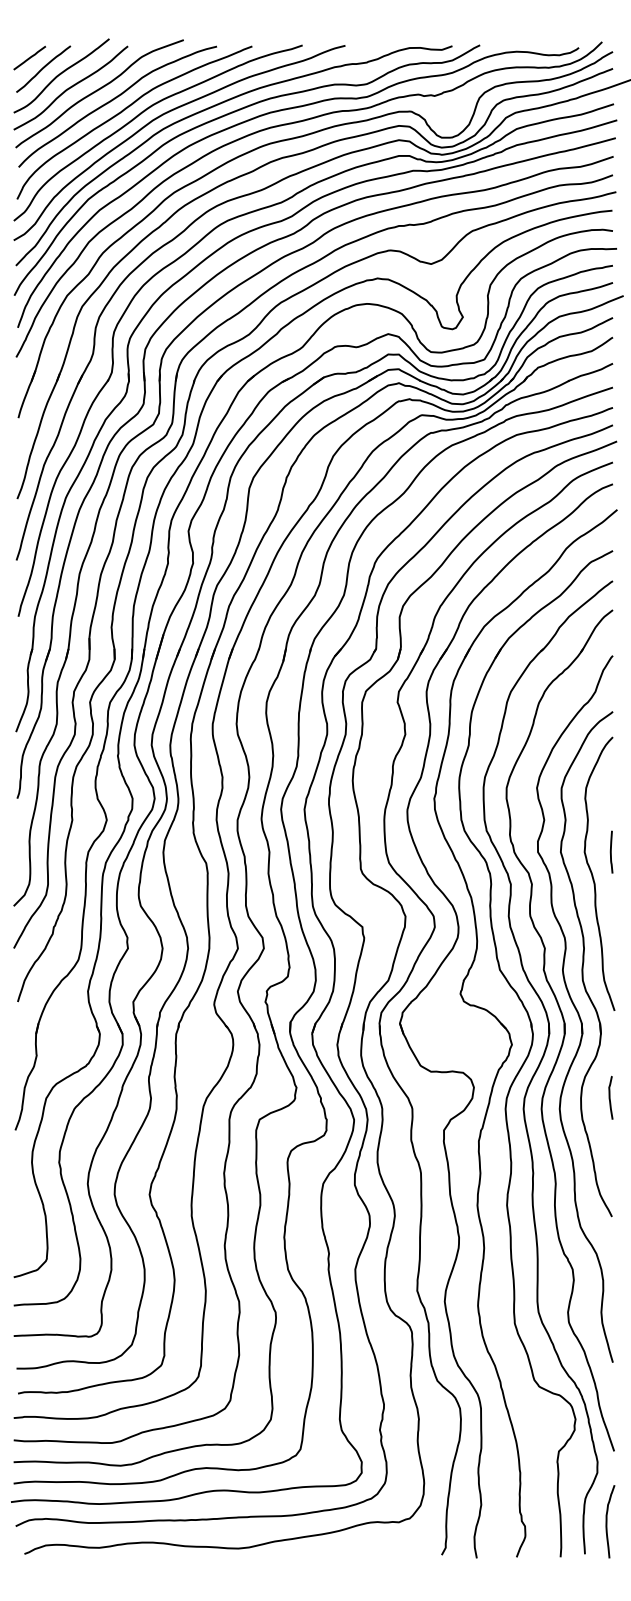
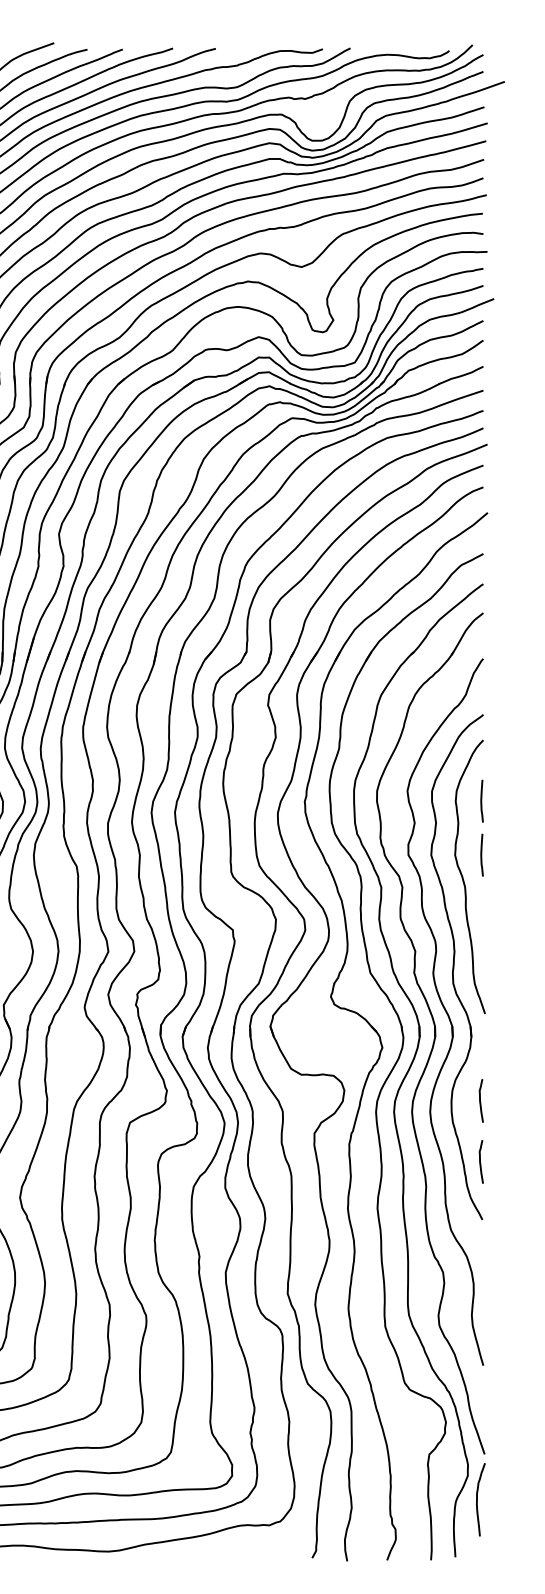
curve: (611, 797) -> (481, 800), added
curve: (610, 1158) -> (480, 1161), added
curve: (607, 1521) -> (477, 1499), moved

